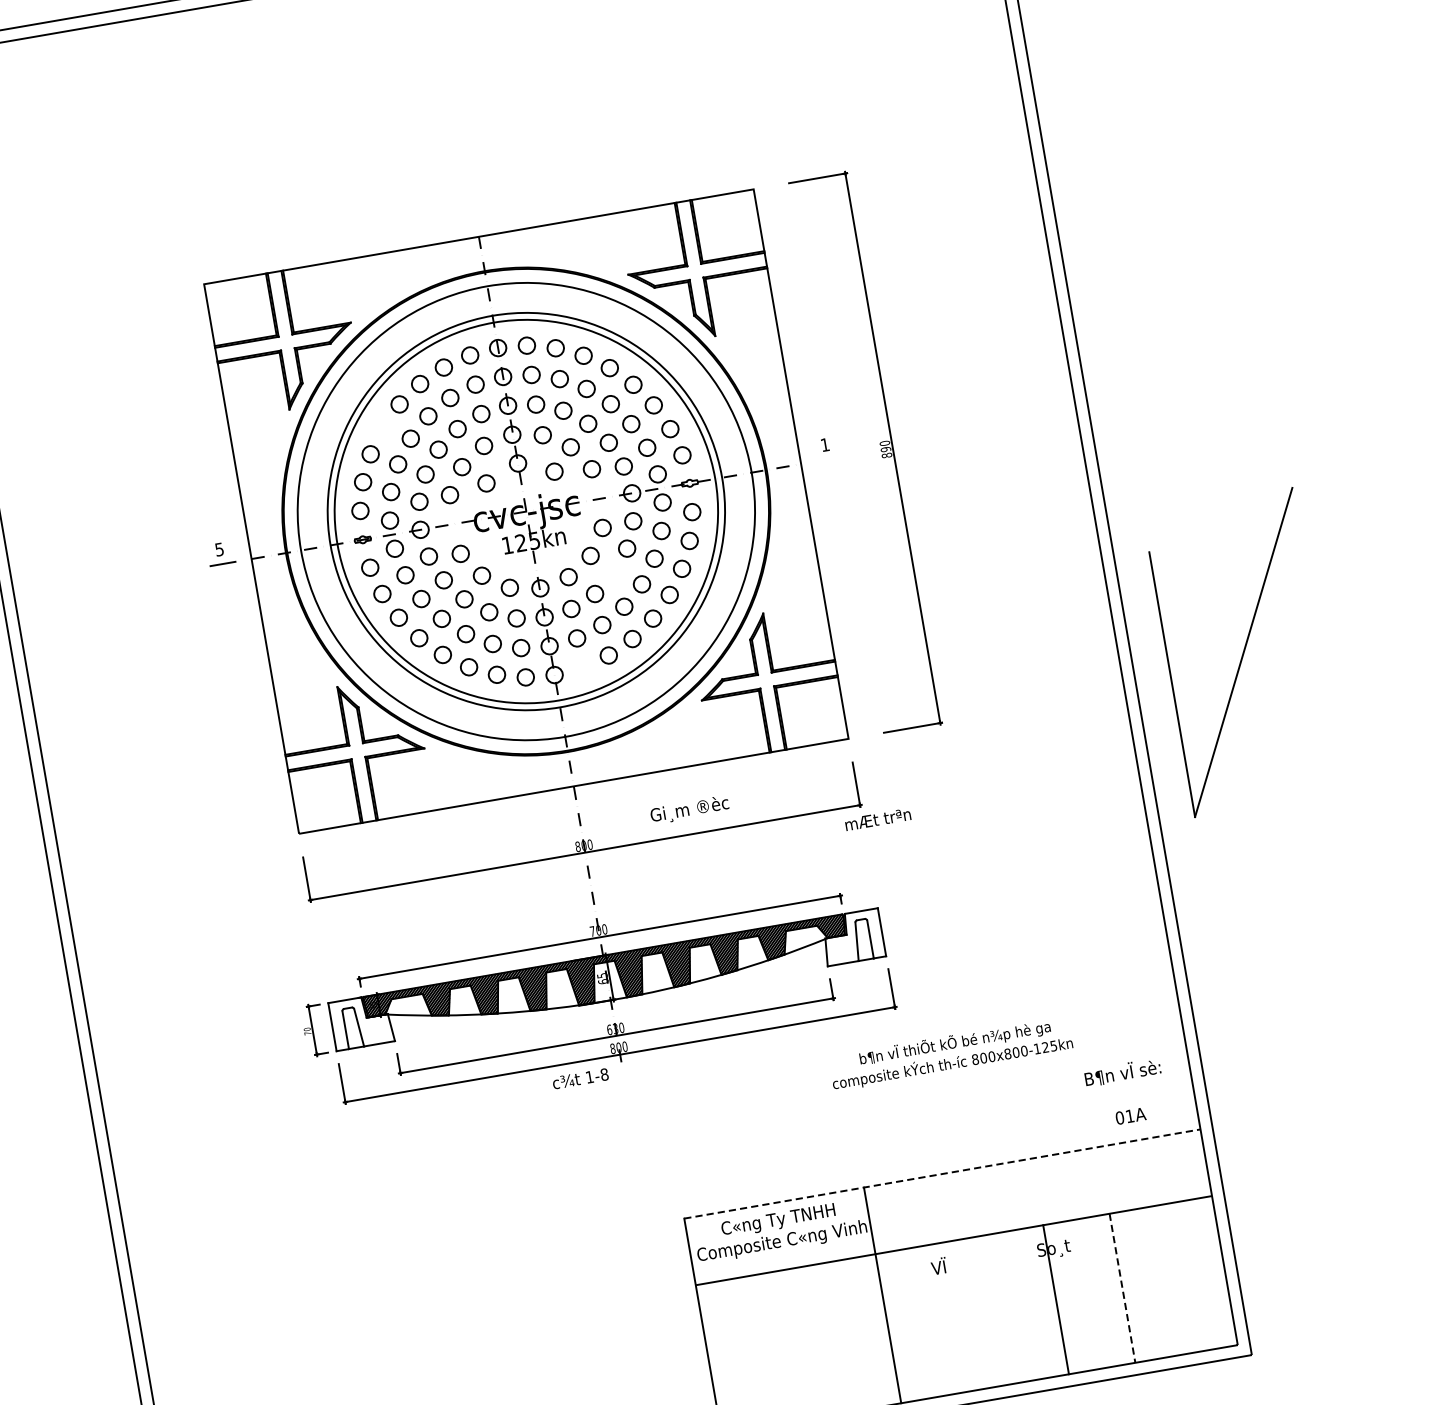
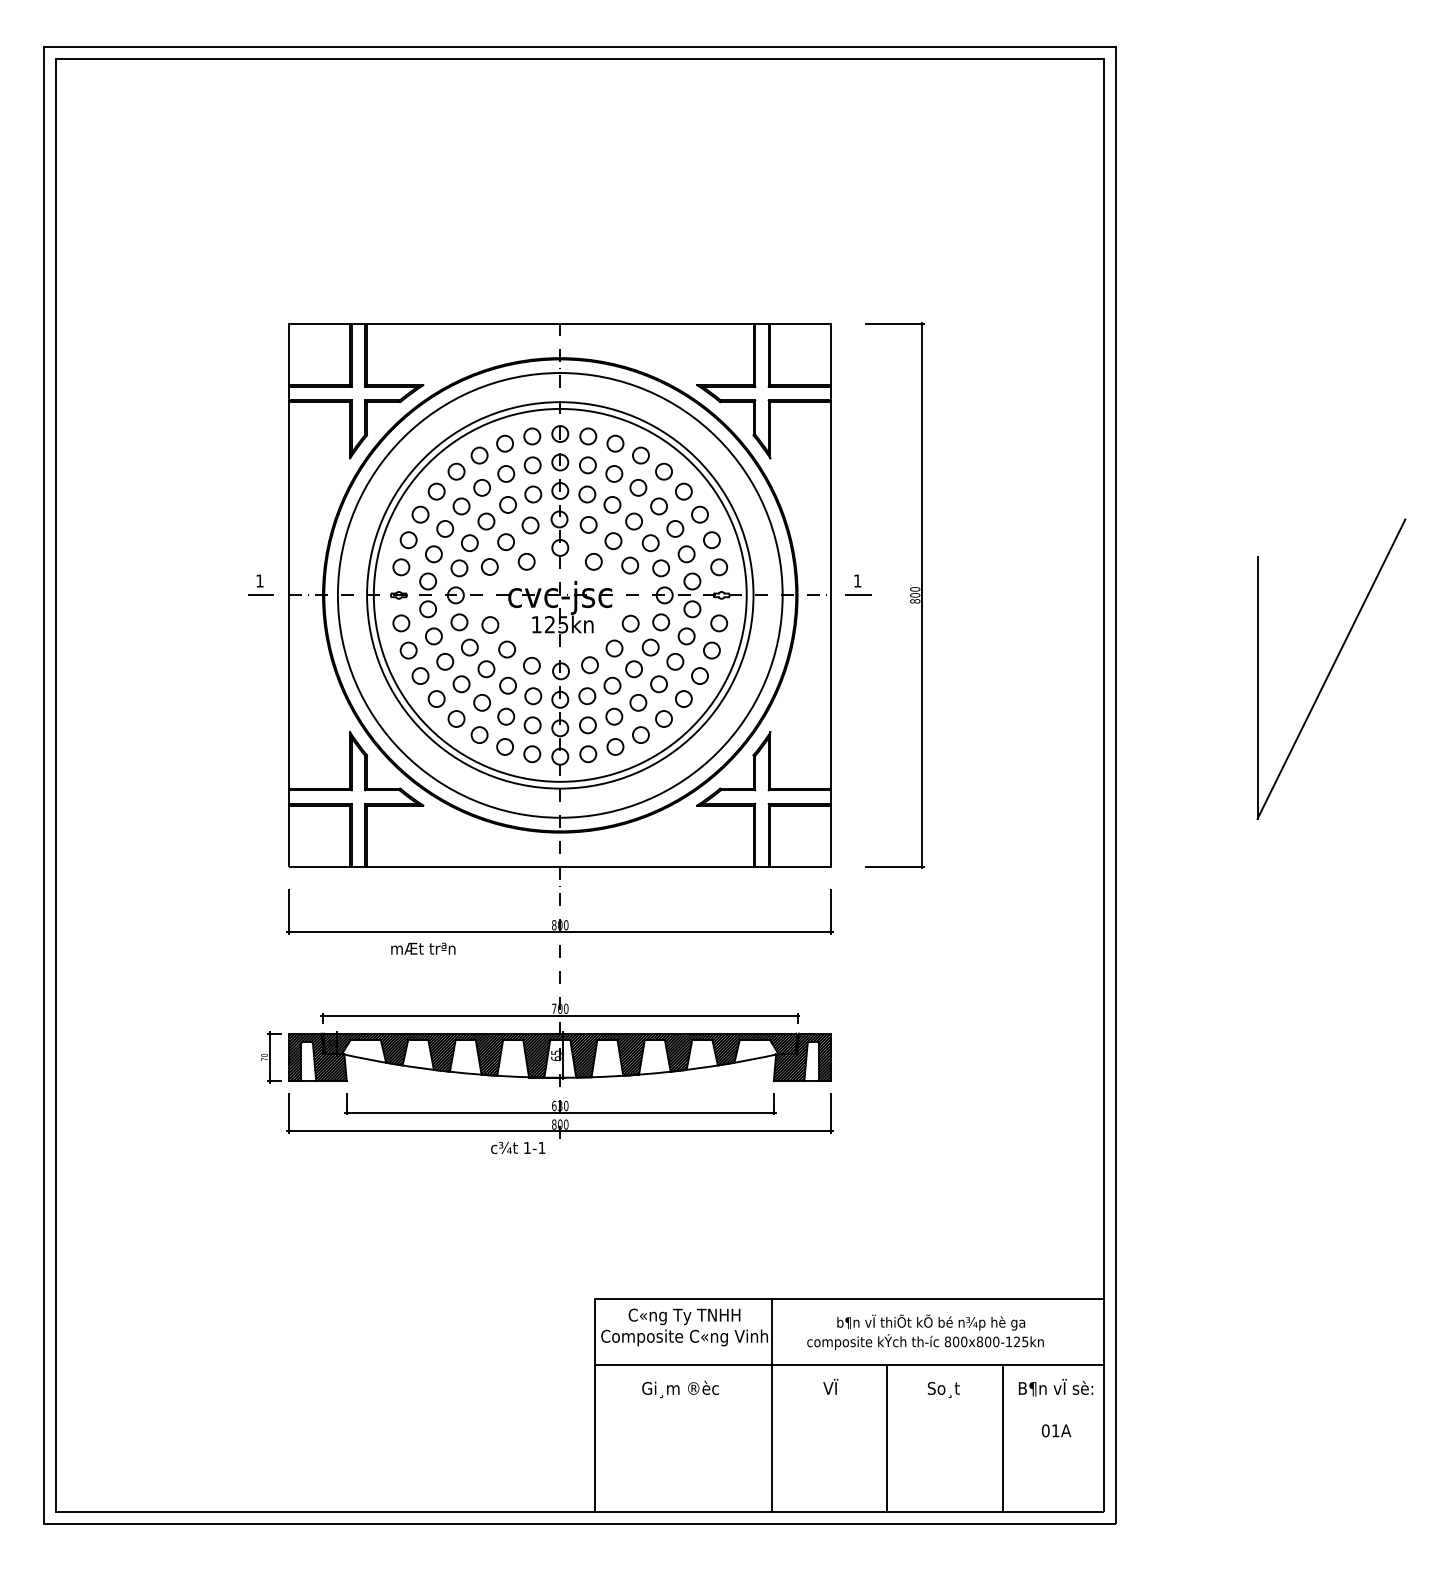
circle: (382, 427) -> (436, 491), added
text: (886, 449) -> (915, 595), 890 -> 800
line: (828, 459) -> (858, 595), added
text: (219, 549) -> (259, 580), 5 -> 1
circle: (613, 573) -> (633, 669), added
part: (1243, 651) -> (1331, 668), moved
circle: (582, 667) -> (588, 754), added
text: (689, 810) -> (680, 1389), moved
text: (878, 819) -> (423, 948), moved
hatch: (852, 937) -> (802, 1057), added
hatch: (361, 1022) -> (317, 1057), added
text: (950, 1052) -> (925, 1331), moved
text: (603, 1074) -> (541, 1147), 1-8 -> 1-1
text: (1125, 1093) -> (1055, 1408), moved
line: (942, 1174) -> (849, 1299), dashed -> solid
line: (1122, 1288) -> (1003, 1438), dashed -> solid
line: (1056, 1299) -> (887, 1438), moved

